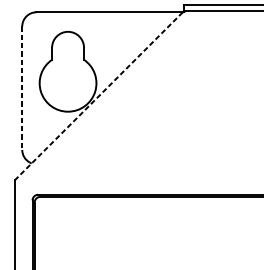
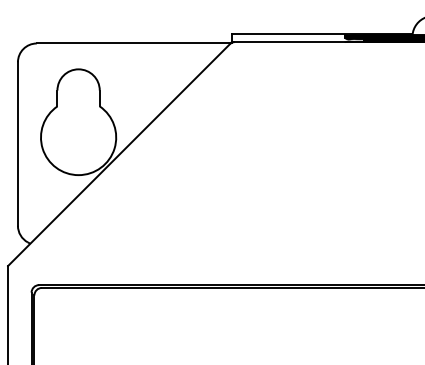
line: (21, 88) -> (17, 144), dashed -> solid
line: (98, 96) -> (119, 155), dashed -> solid

